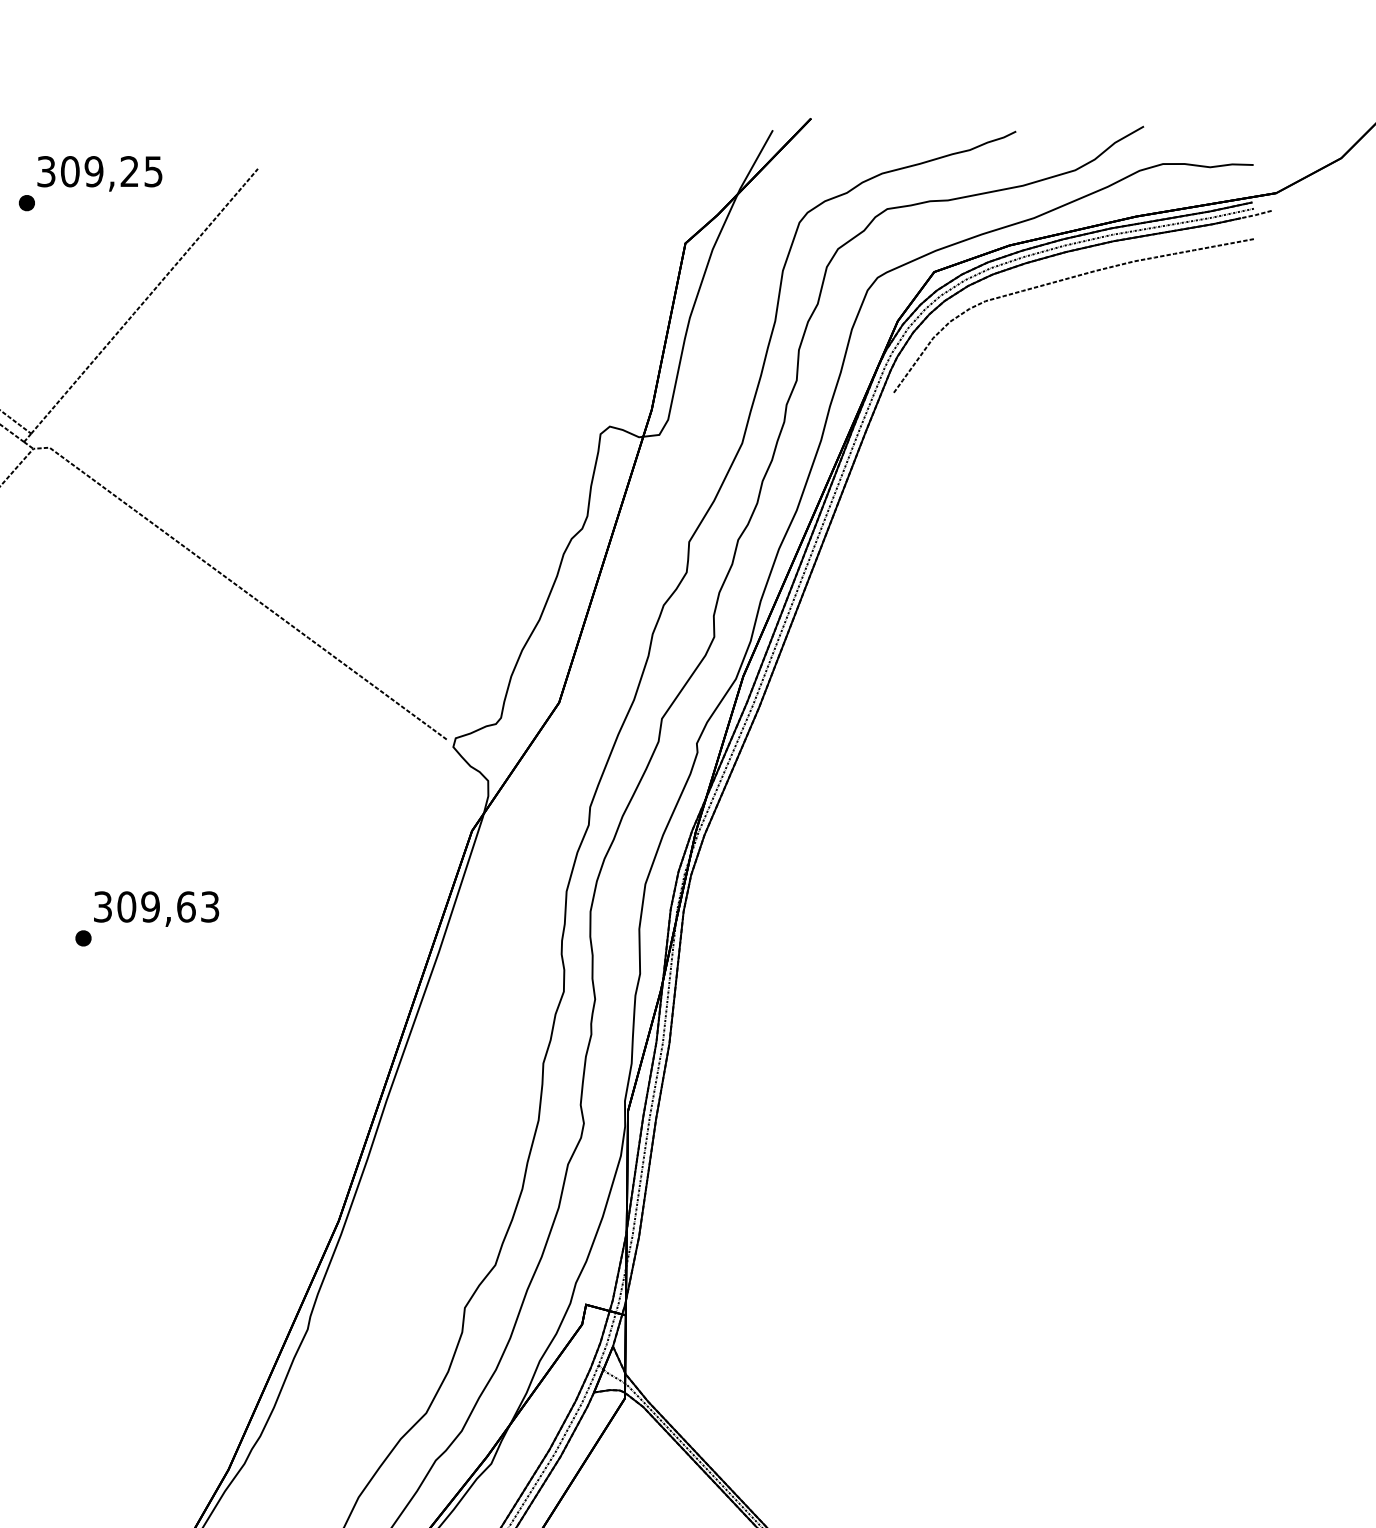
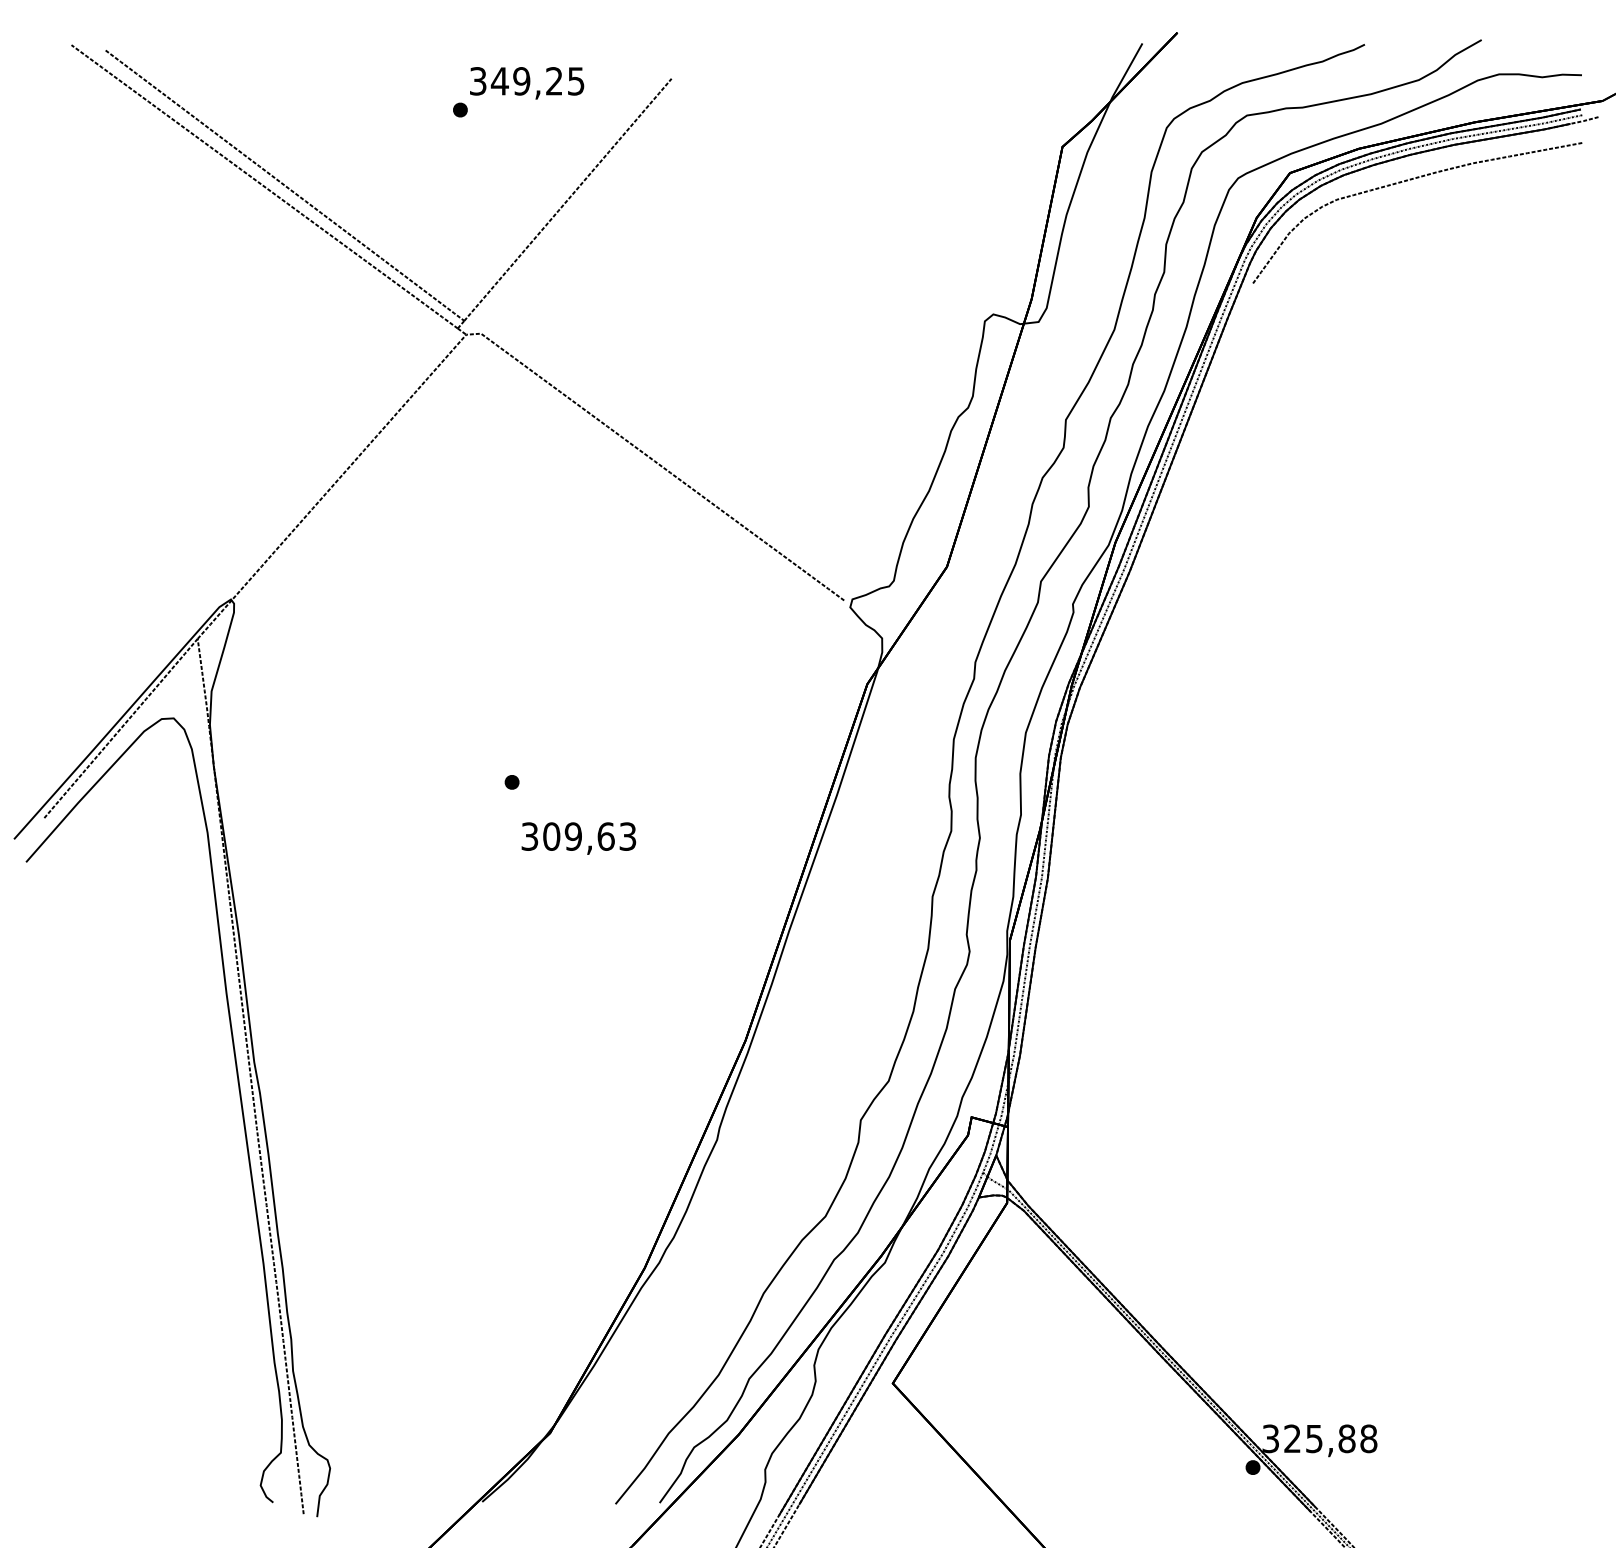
text: (69, 171) -> (499, 81), 309,25 -> 349,25
text: (156, 909) -> (578, 838), moved

